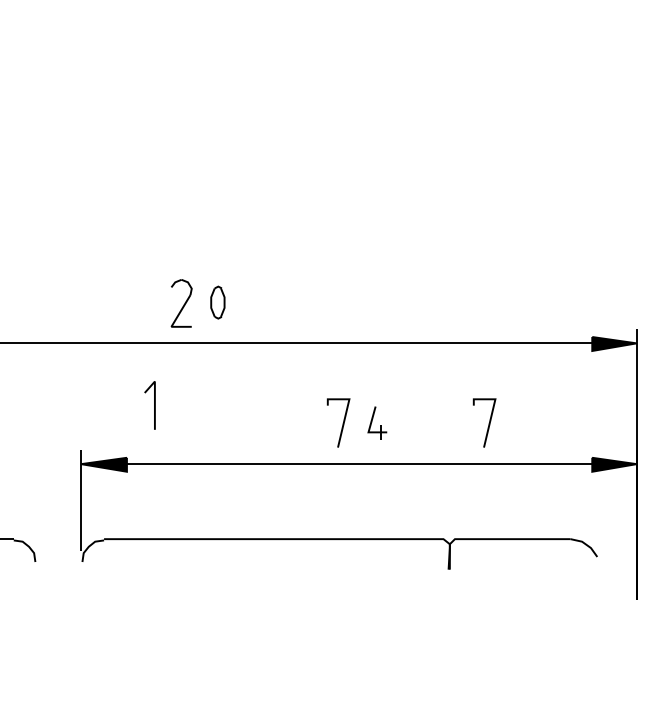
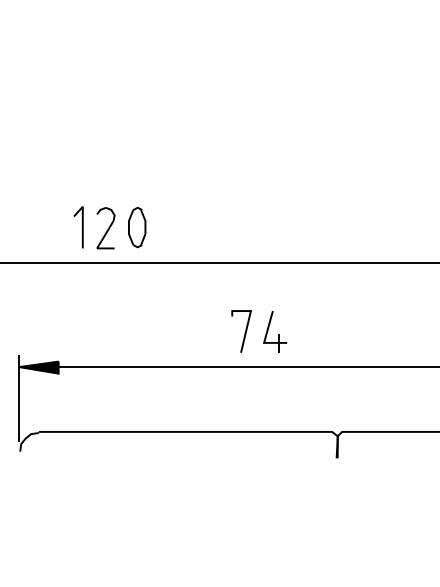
part: (217, 302) -> (136, 227), size x1.43
curve: (154, 405) -> (82, 227), moved
part: (377, 423) -> (275, 331), size x1.43
curve: (488, 423) -> (371, 331), removed

